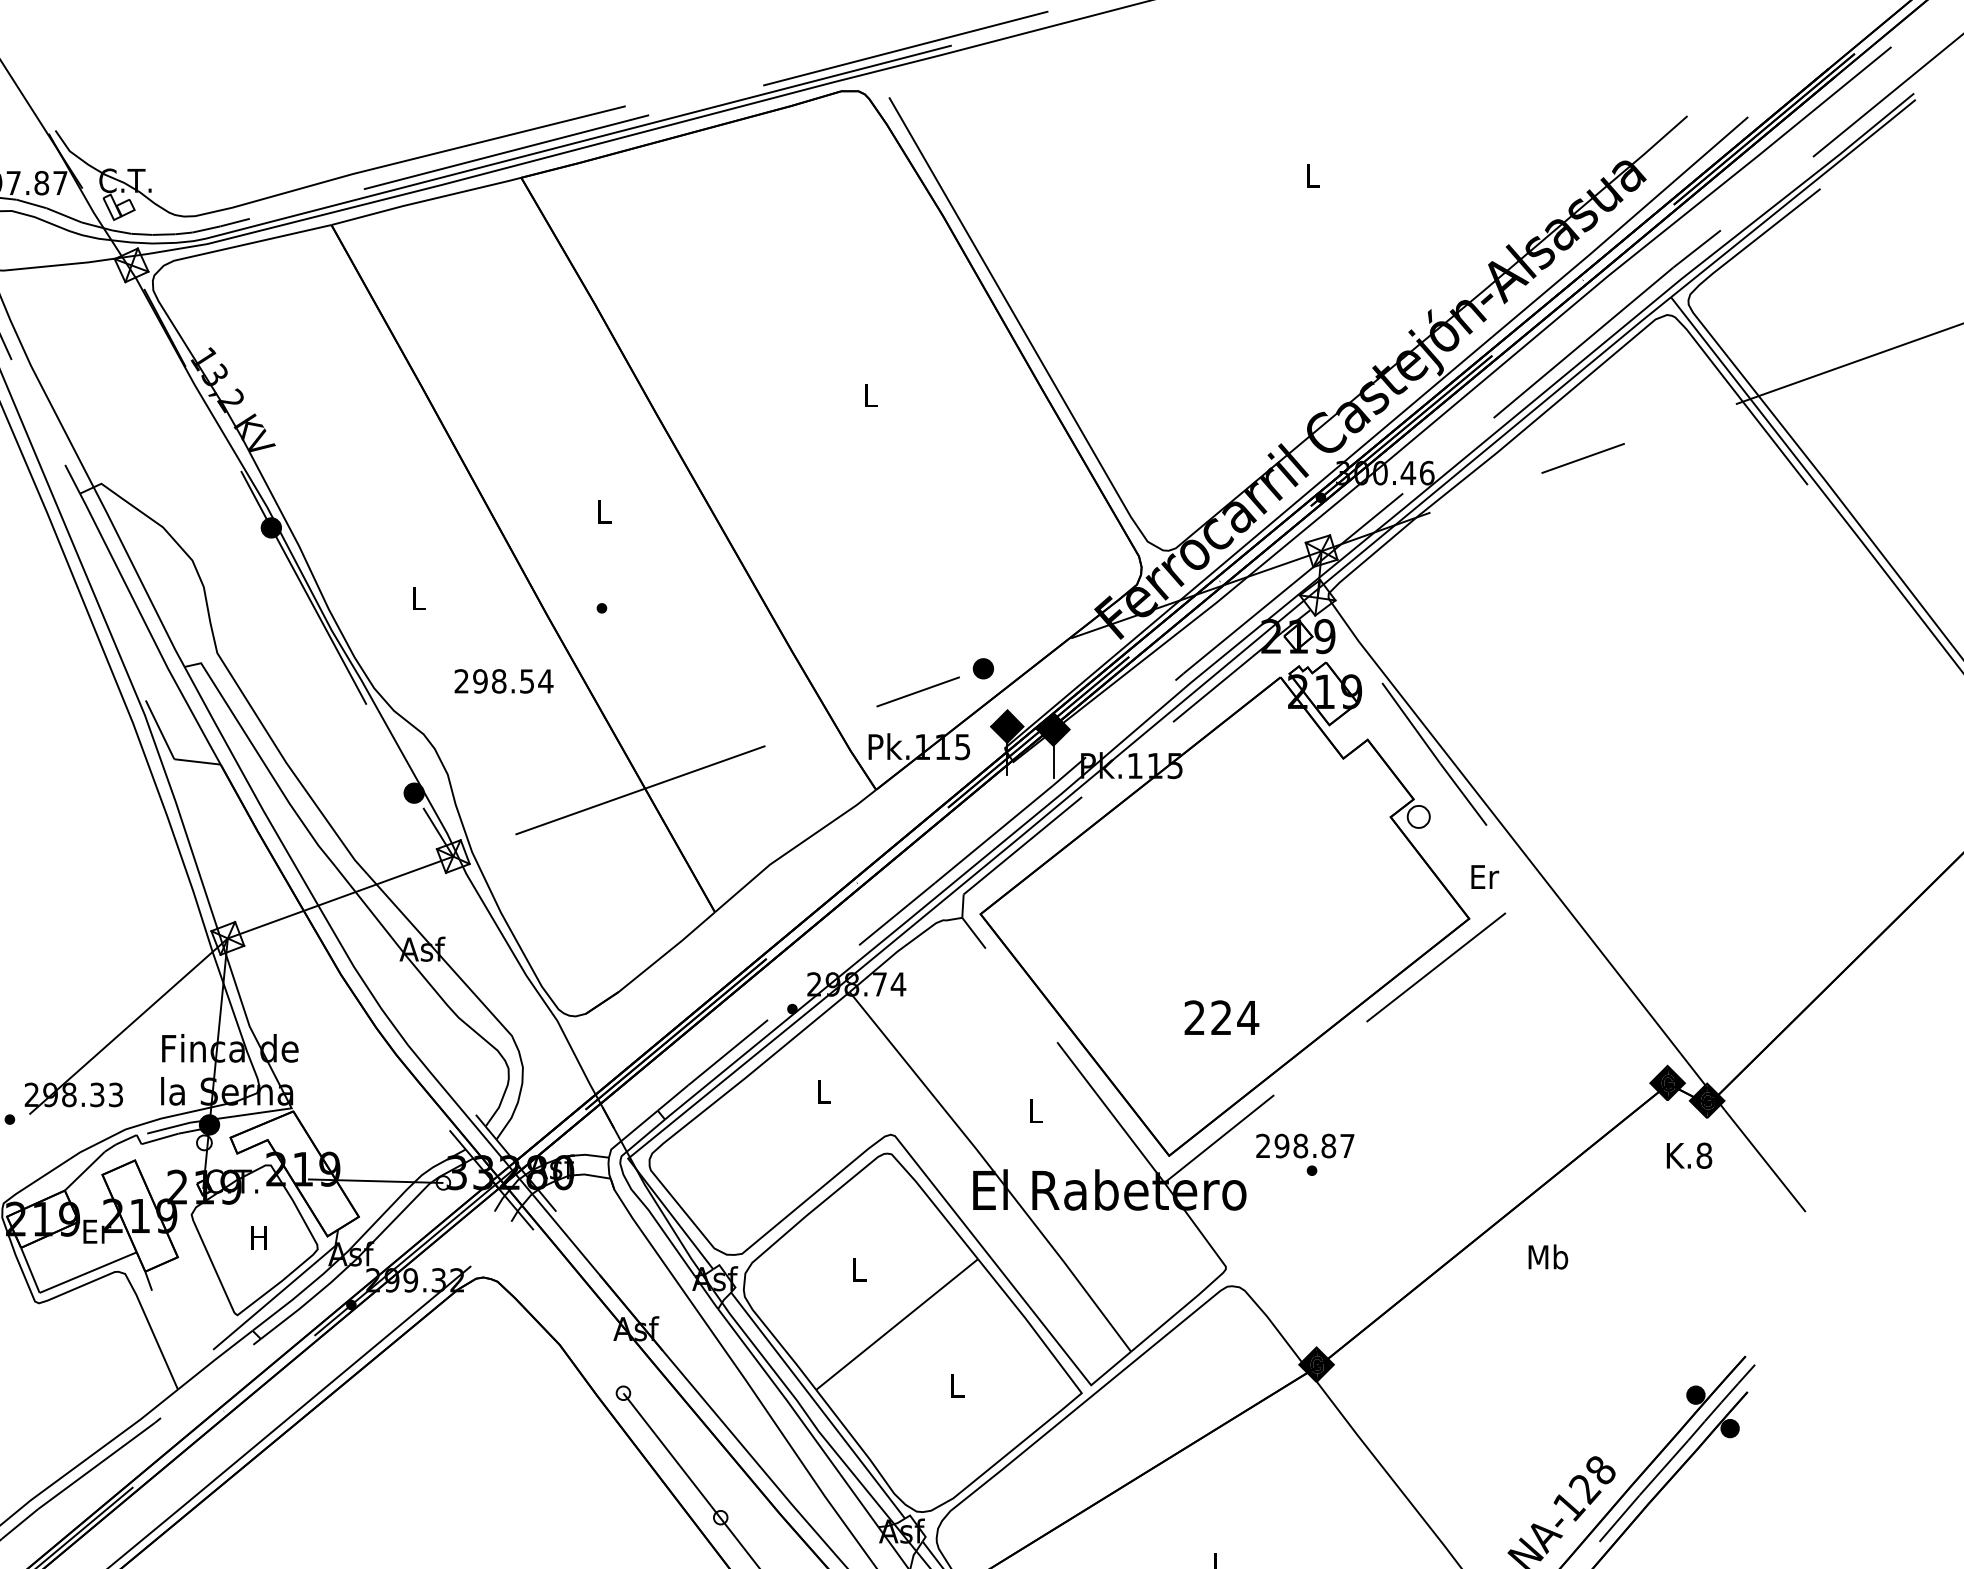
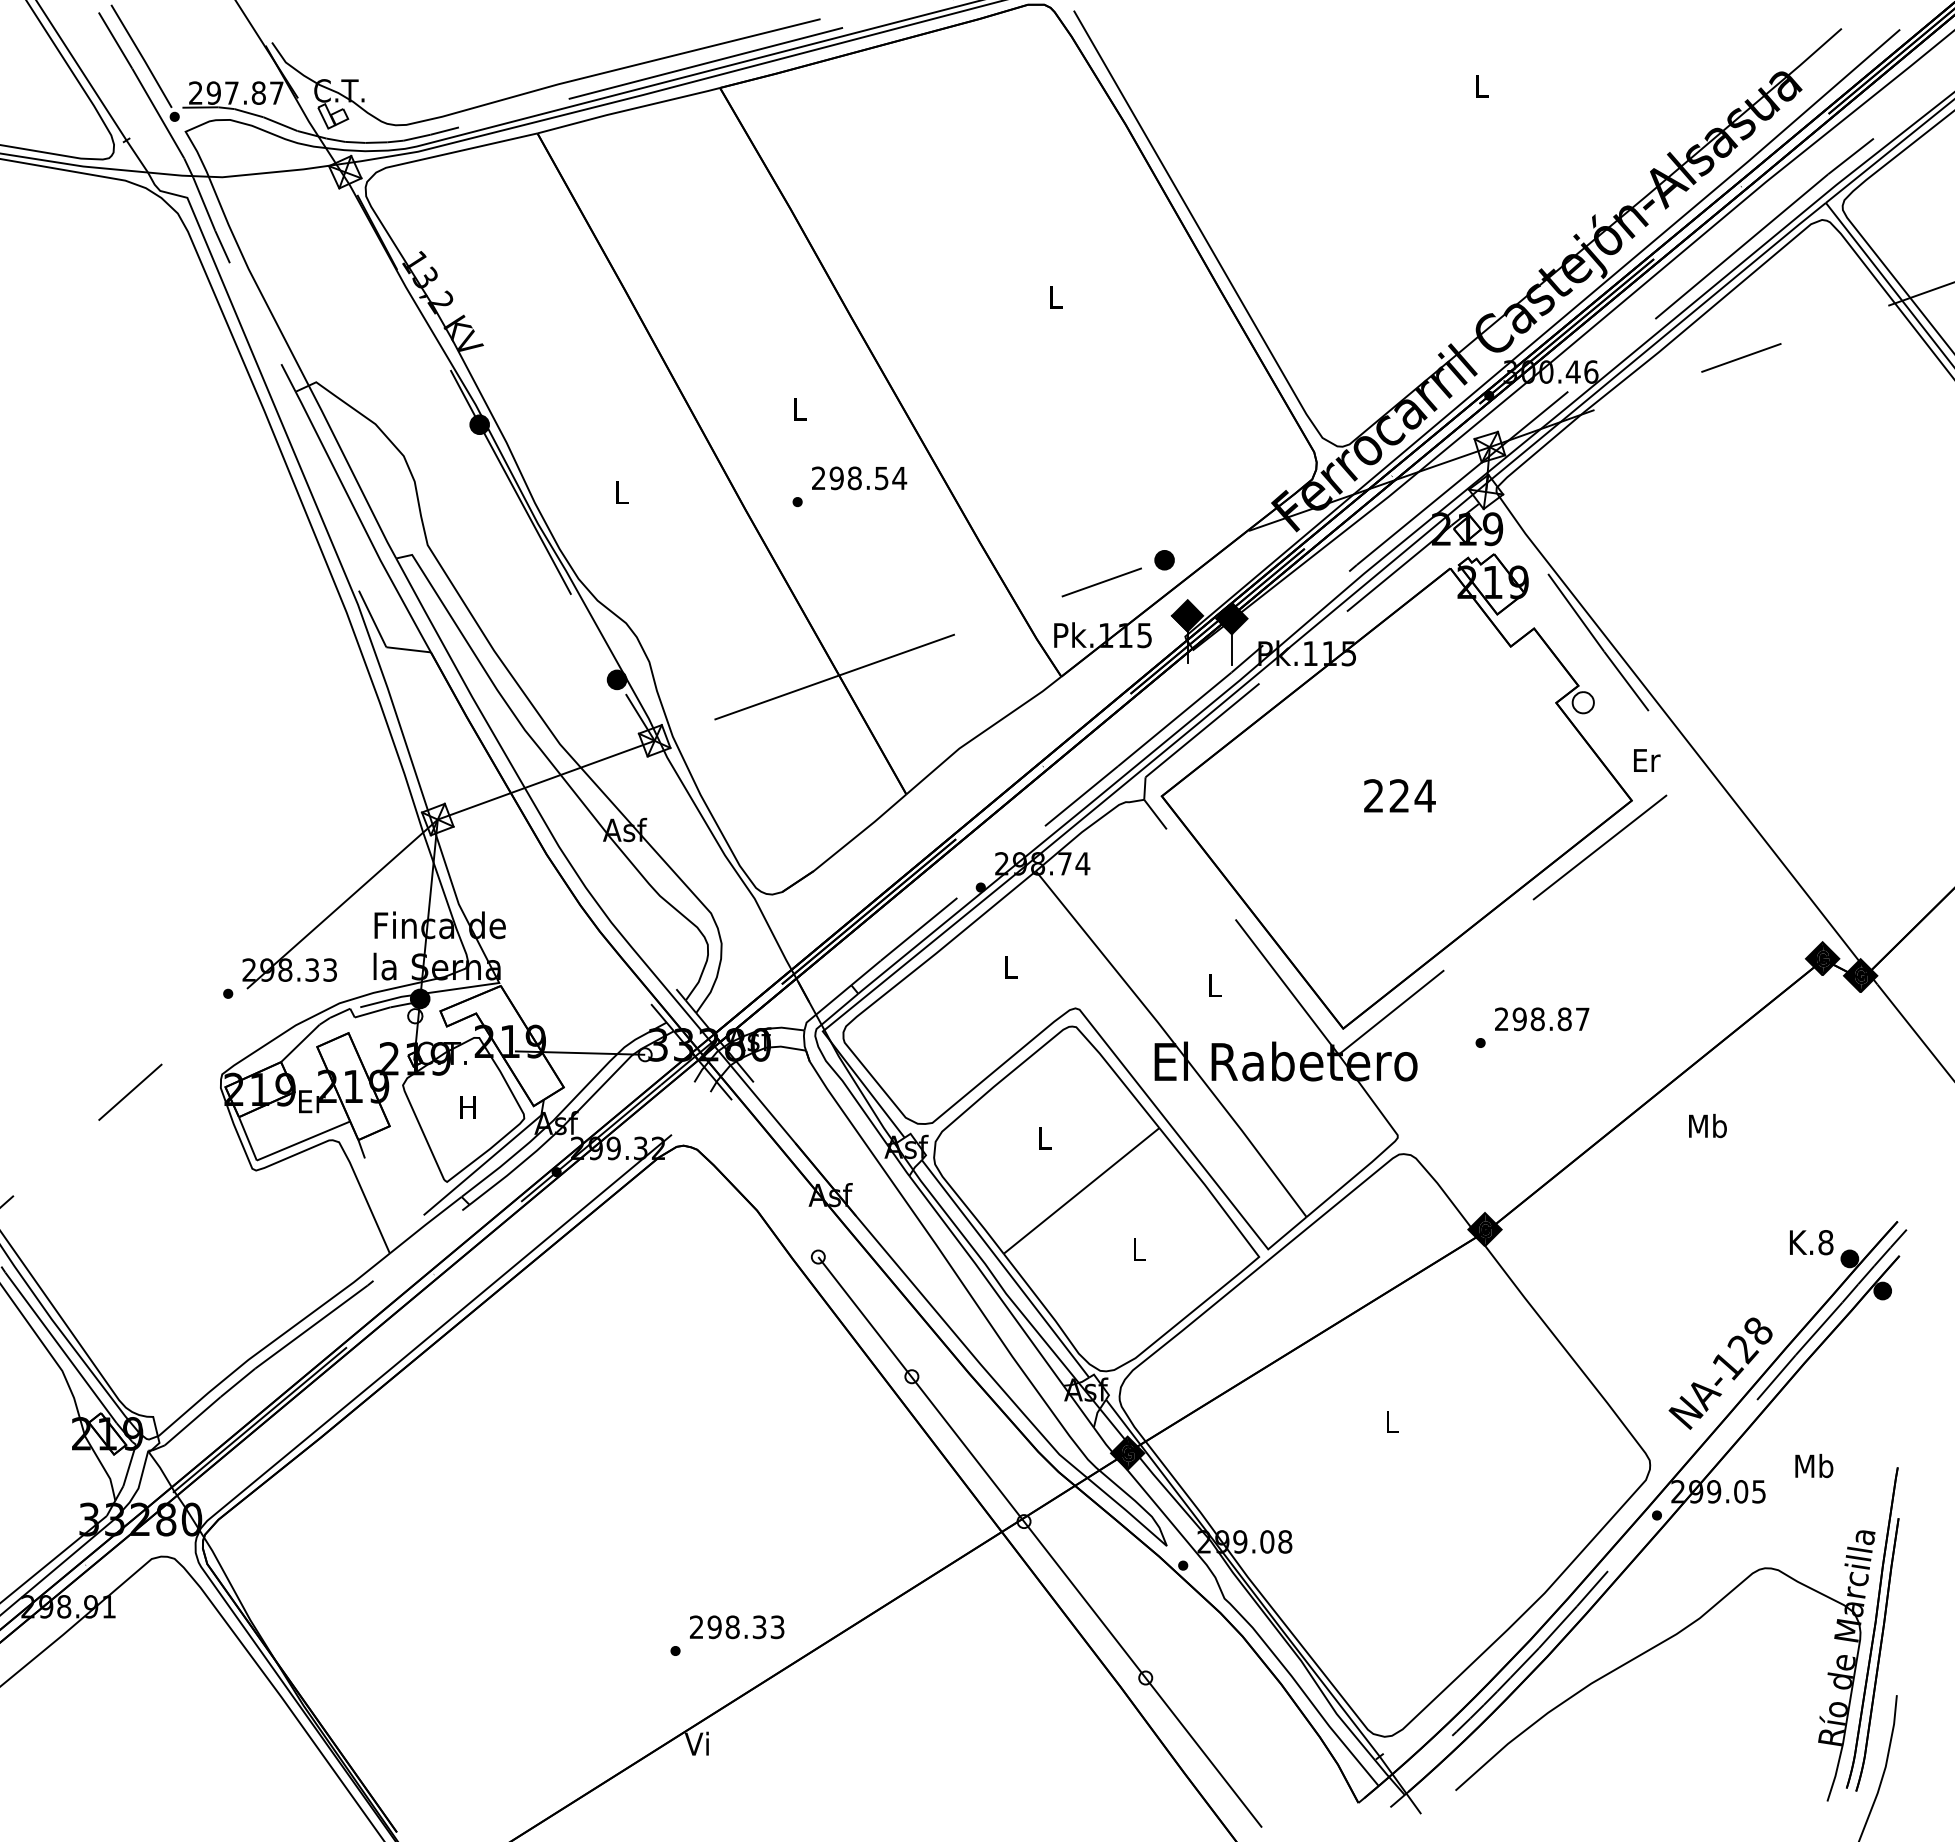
text: (504, 681) -> (859, 478), moved
text: (1221, 1017) -> (1399, 795), moved
text: (1305, 1146) -> (1542, 1019), moved
text: (1689, 1155) -> (1811, 1242), moved

